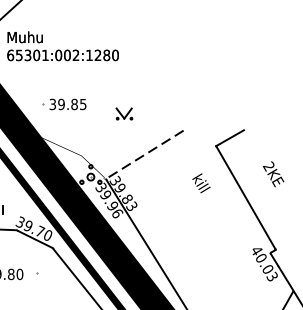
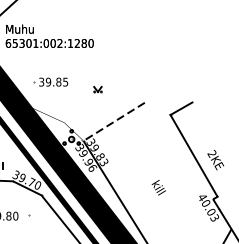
part: (123, 113) -> (97, 89), size x0.62
text: (273, 174) -> (215, 160), moved
text: (201, 183) -> (158, 187), moved

